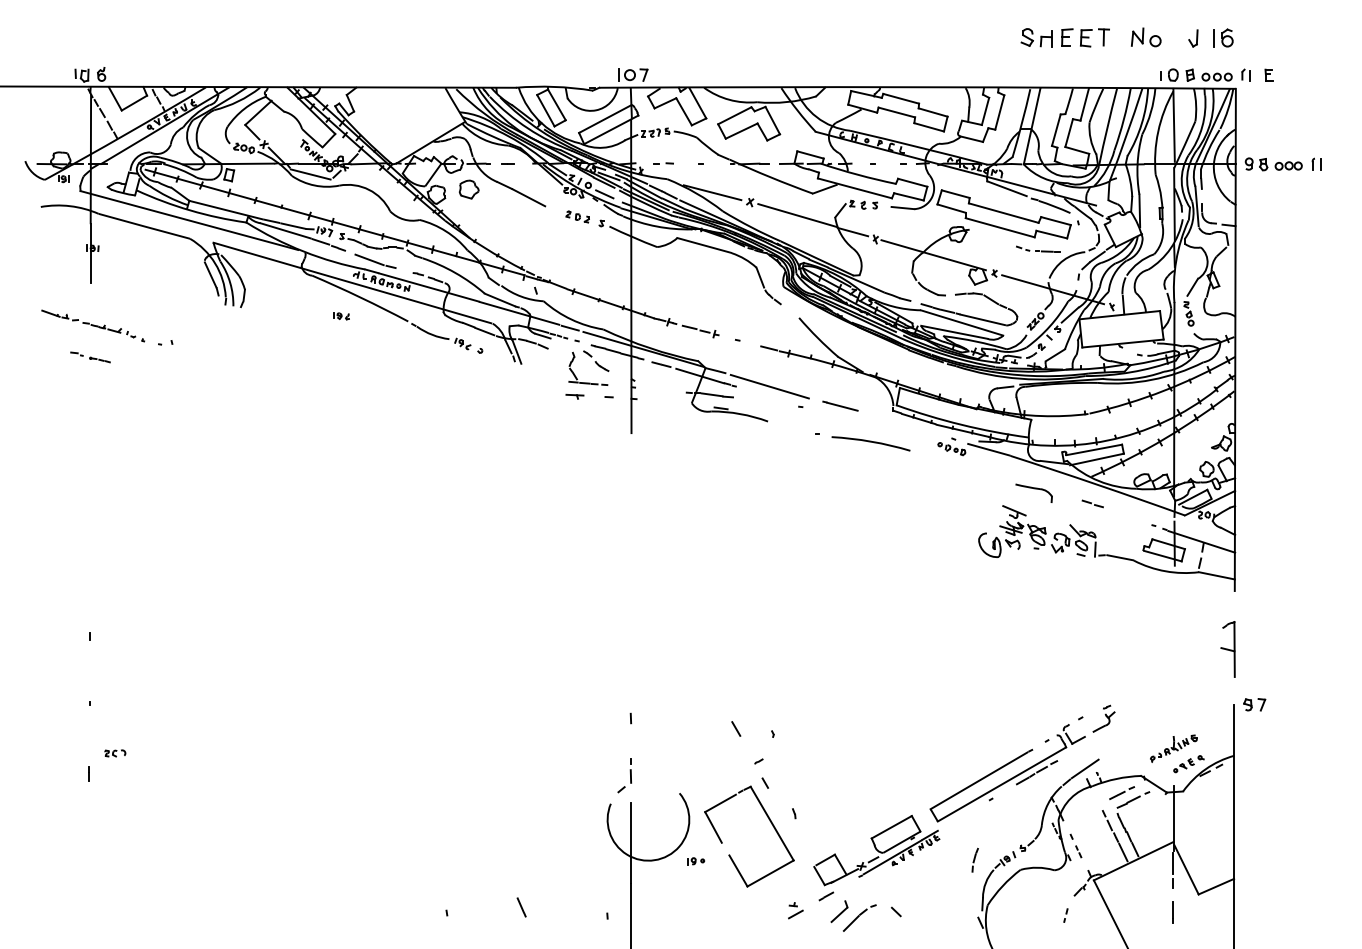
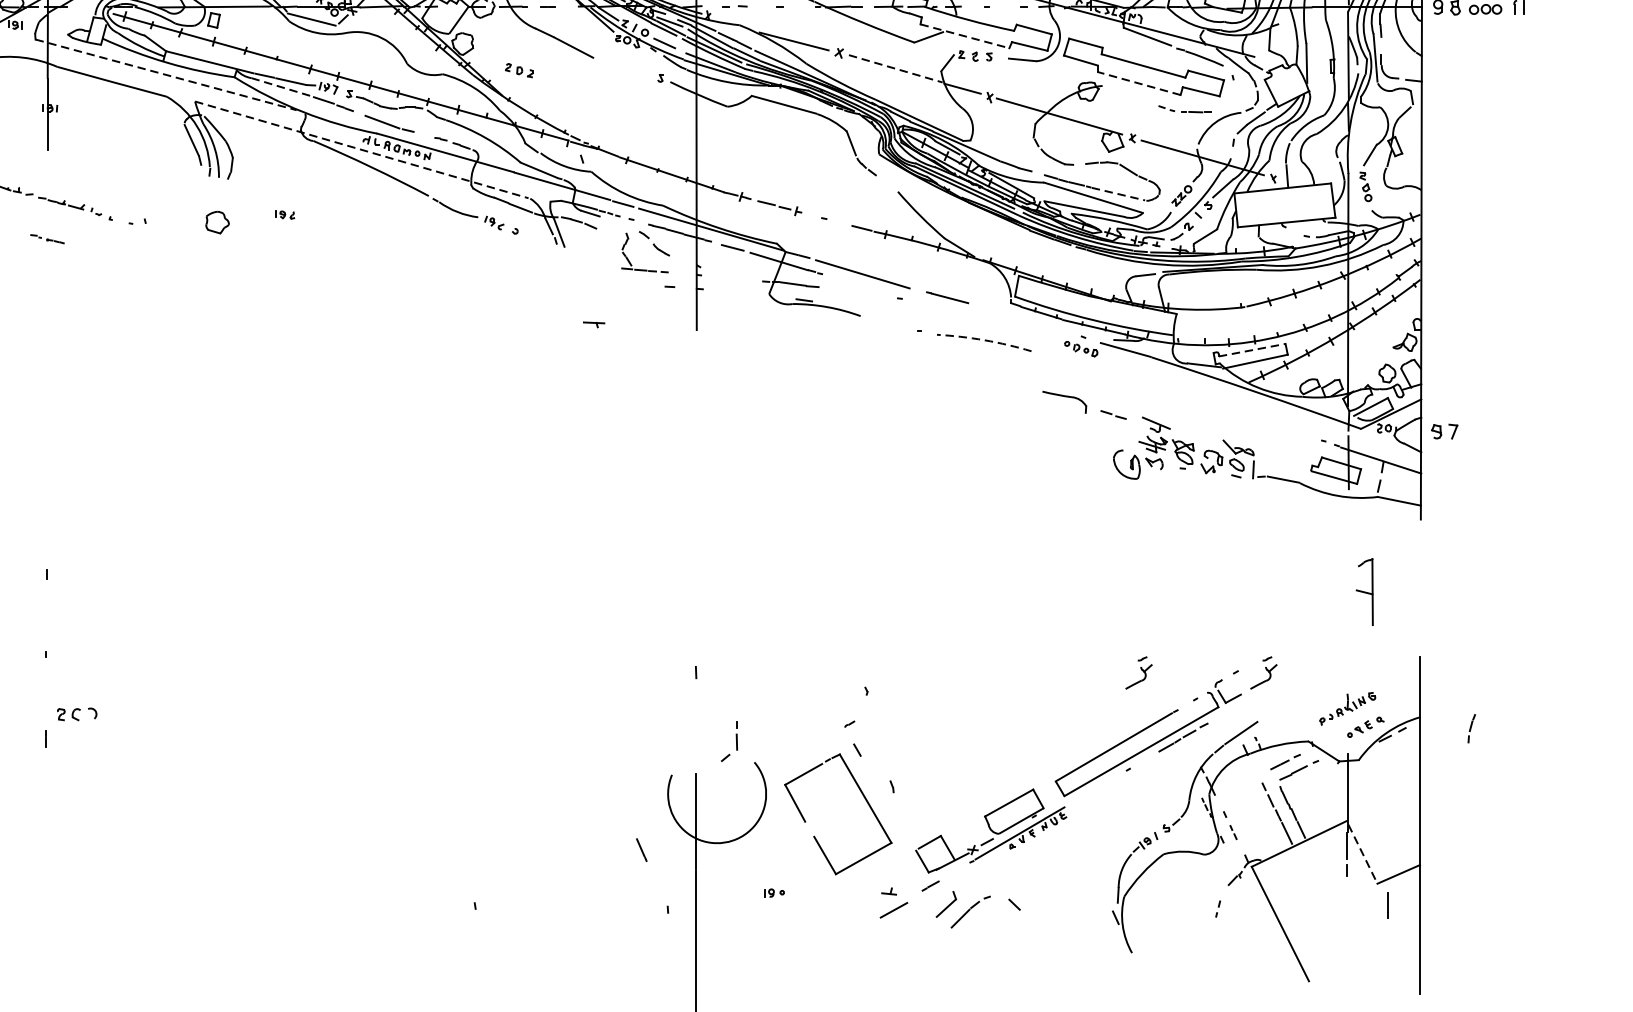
line: (855, 188) -> (965, 36), solid -> dashed
part: (468, 189) -> (216, 222), moved
line: (797, 215) -> (896, 68), solid -> dashed
part: (577, 216) -> (519, 70), moved
line: (189, 220) -> (166, 74), solid -> dashed
line: (1000, 227) -> (1139, 83), solid -> dashed
line: (286, 230) -> (282, 86), solid -> dashed
line: (352, 283) -> (361, 150), solid -> dashed
part: (341, 316) -> (285, 215), moved
line: (982, 319) -> (1118, 193), solid -> dashed
part: (90, 357) -> (47, 239), size x0.7
part: (574, 396) -> (593, 324), moved
arc: (871, 441) -> (984, 340), solid -> dashed
line: (1094, 449) -> (1252, 349), solid -> dashed
part: (1033, 492) -> (1064, 401), moved
line: (1091, 503) -> (1112, 414), moved
part: (1227, 649) -> (1364, 592), moved
part: (1254, 704) -> (1444, 431), moved
part: (999, 718) -> (1138, 672), added
line: (736, 728) -> (822, 684), removed
part: (115, 753) -> (77, 714), size x1.6
part: (624, 775) -> (729, 740), moved
part: (974, 859) -> (1470, 727), moved
part: (696, 861) -> (774, 893), moved
line: (1186, 870) -> (1362, 854), solid -> dashed
line: (521, 907) -> (641, 850), moved
part: (795, 910) -> (893, 902), size x1.6
line: (1172, 912) -> (1386, 905), moved

